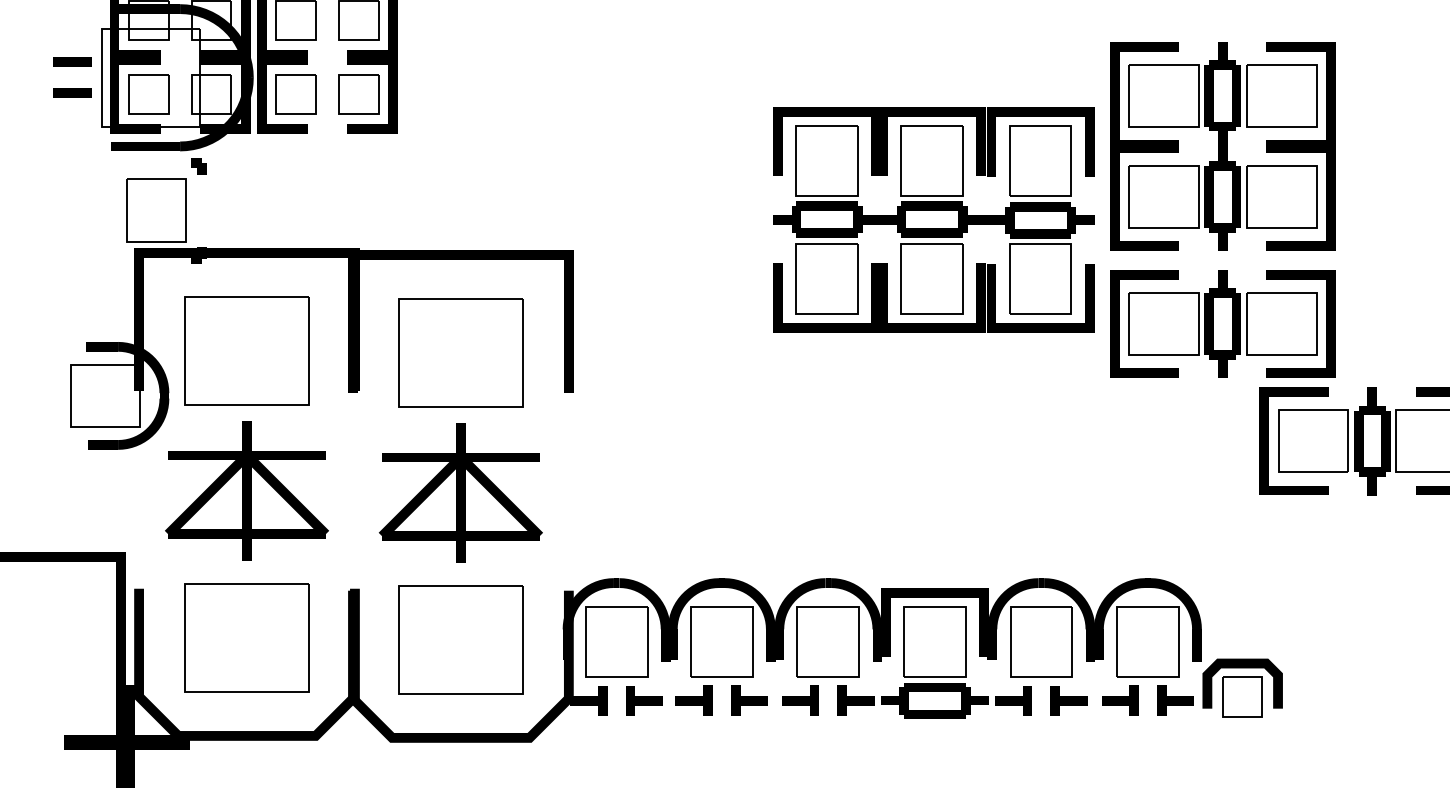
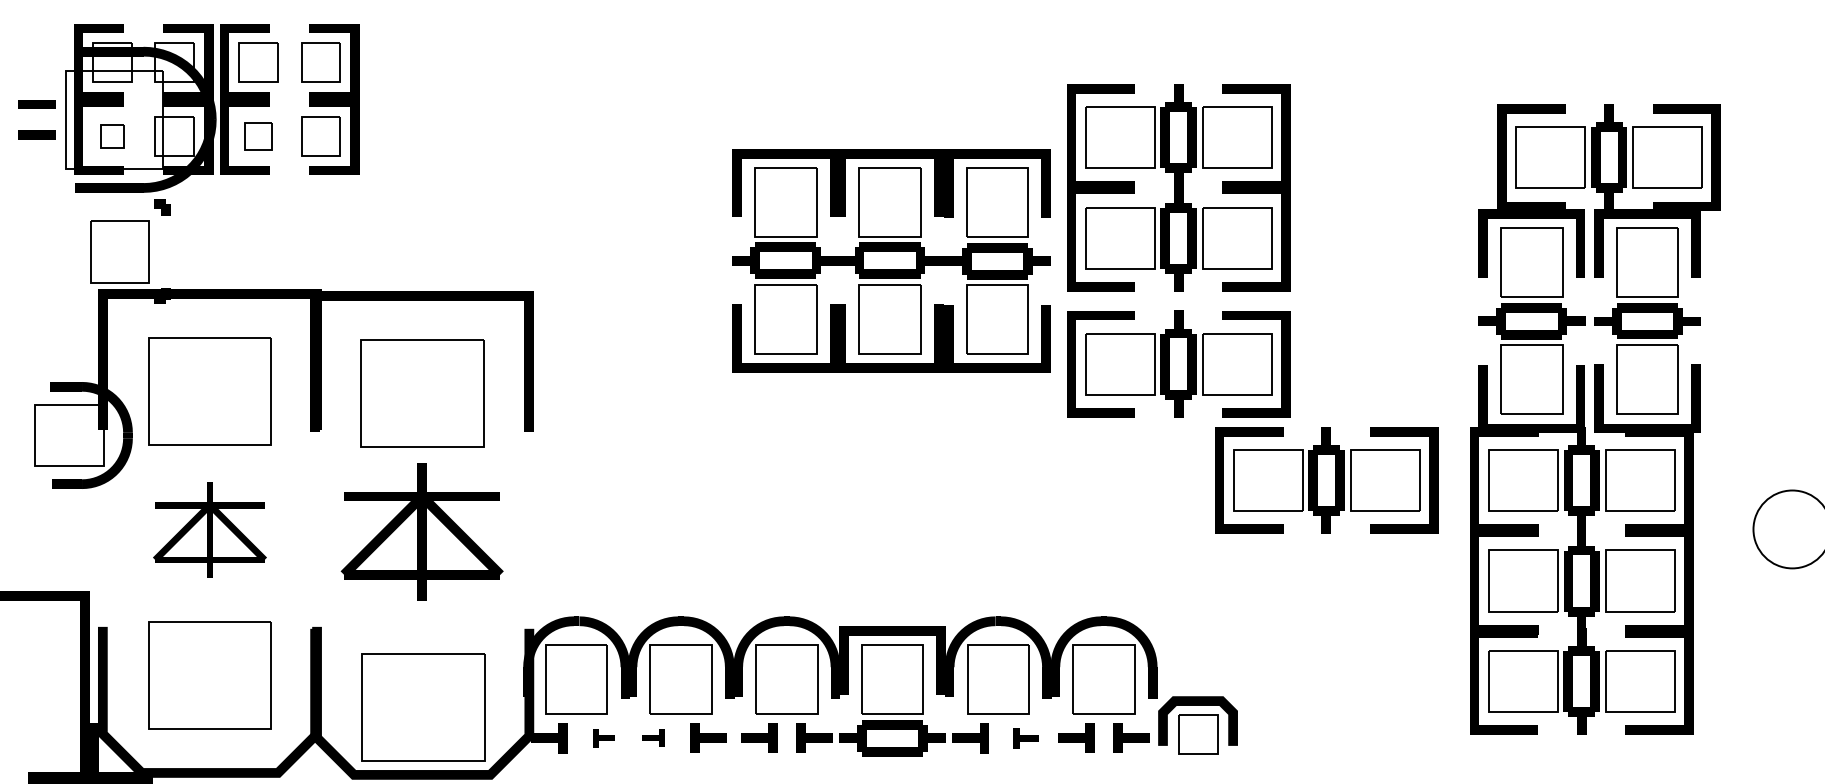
part: (148, 94) -> (112, 136), size x0.6
part: (295, 94) -> (258, 136), size x0.7
part: (246, 490) -> (209, 529), size x0.7
part: (461, 639) -> (423, 707), moved
part: (693, 700) -> (653, 737), size x0.6
part: (644, 701) -> (604, 738), size x0.6
part: (1068, 701) -> (1025, 738), size x0.7

